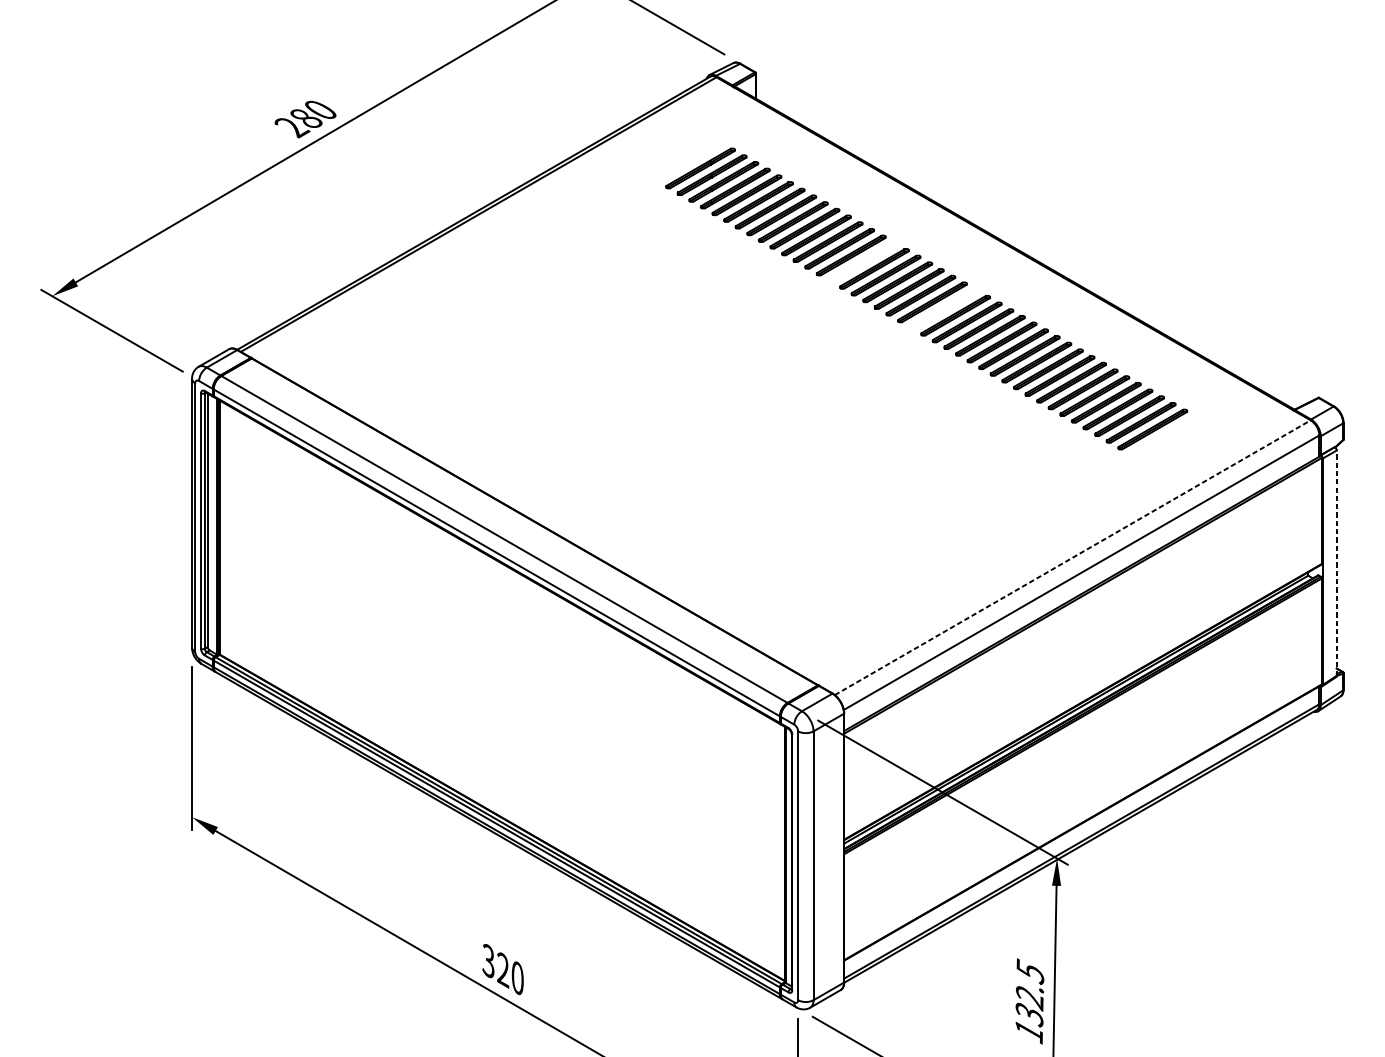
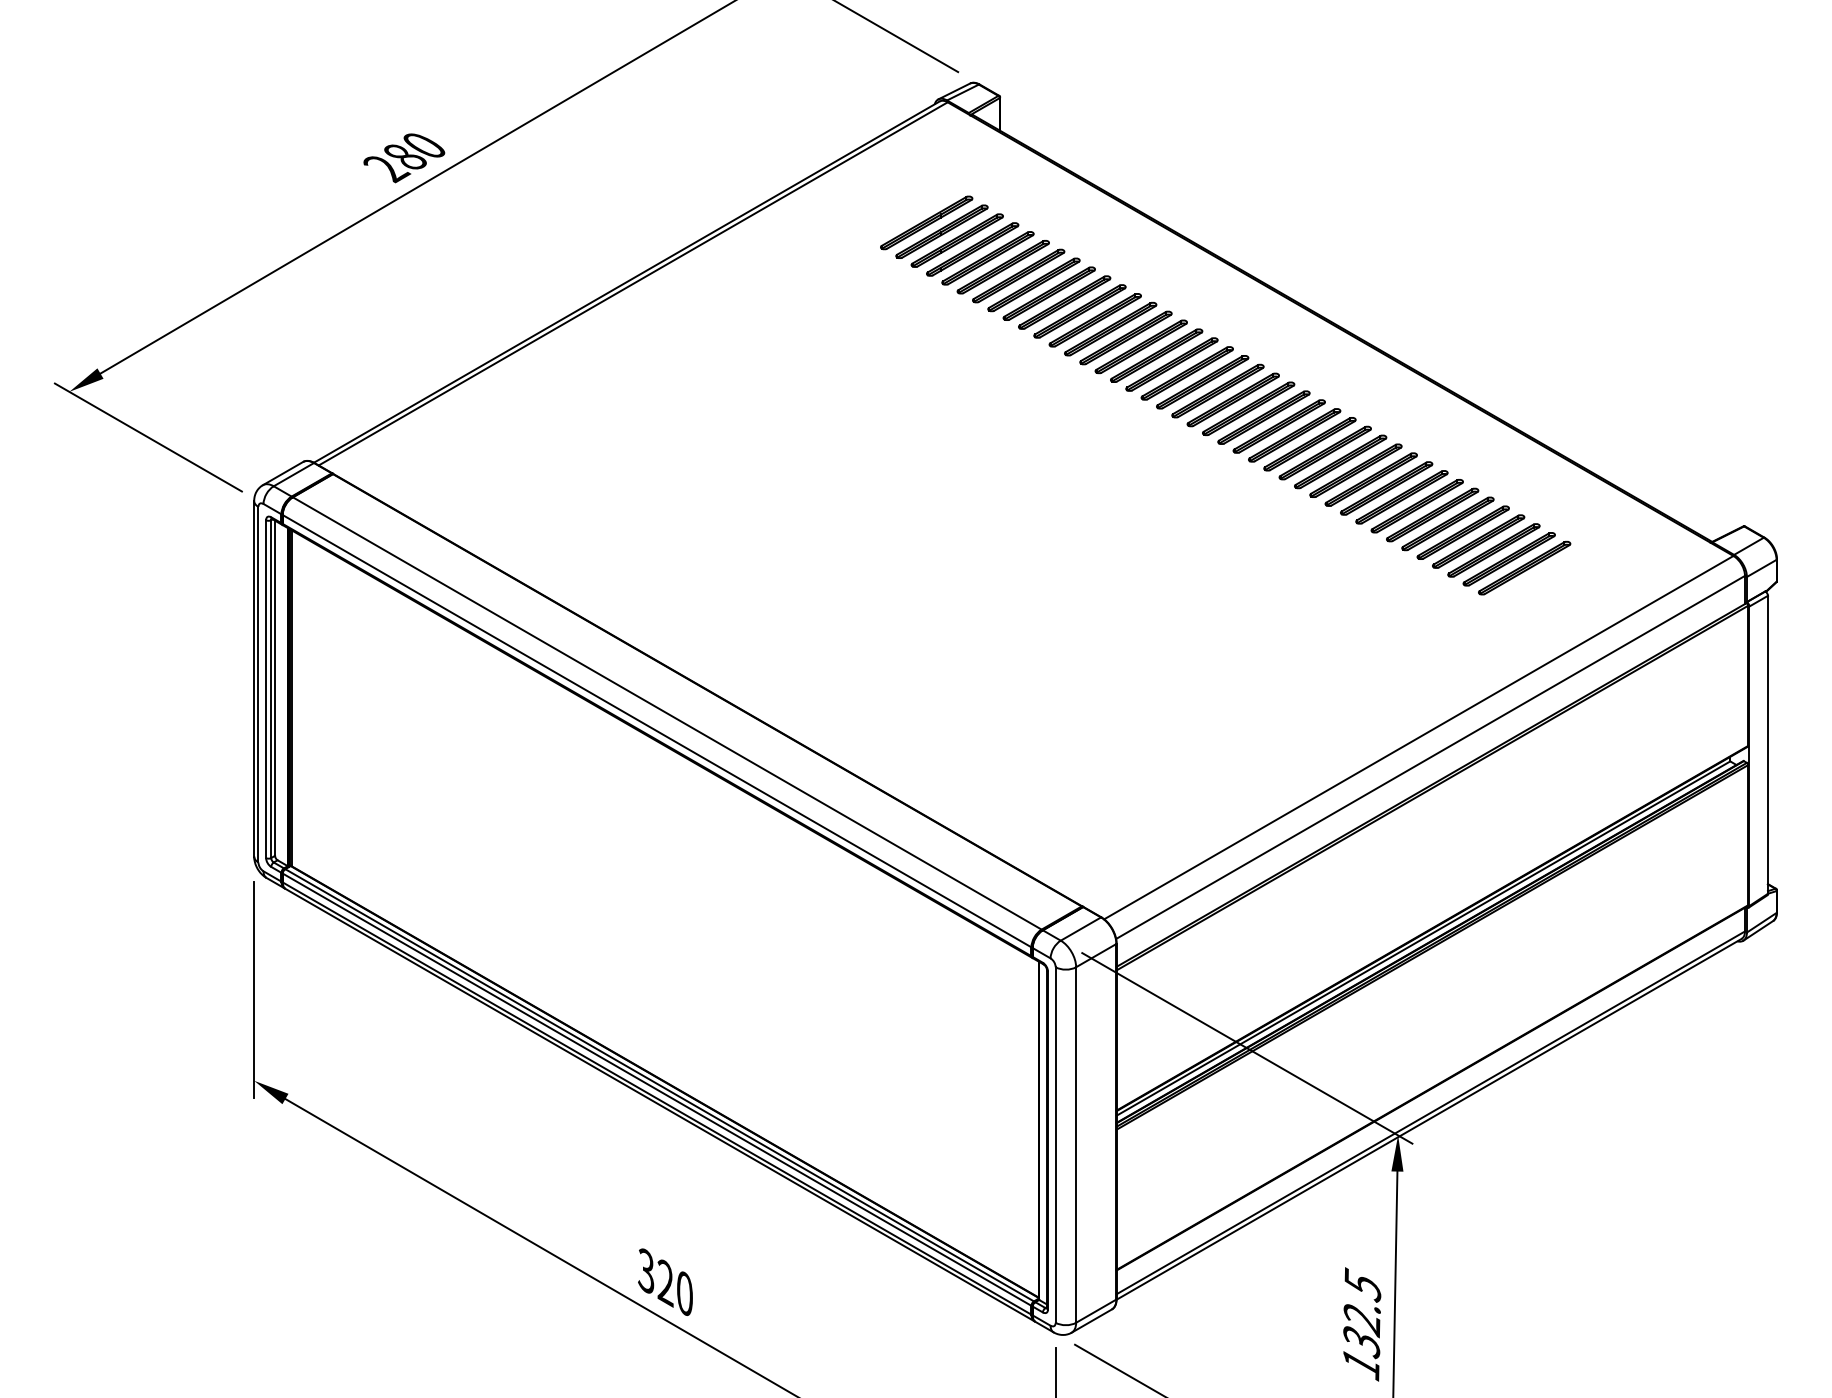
part: (862, 261) -> (1140, 346), added
part: (943, 308) -> (1248, 408), added
line: (1073, 557) -> (1419, 737), dashed -> solid
line: (1336, 562) -> (1767, 744), dashed -> solid

